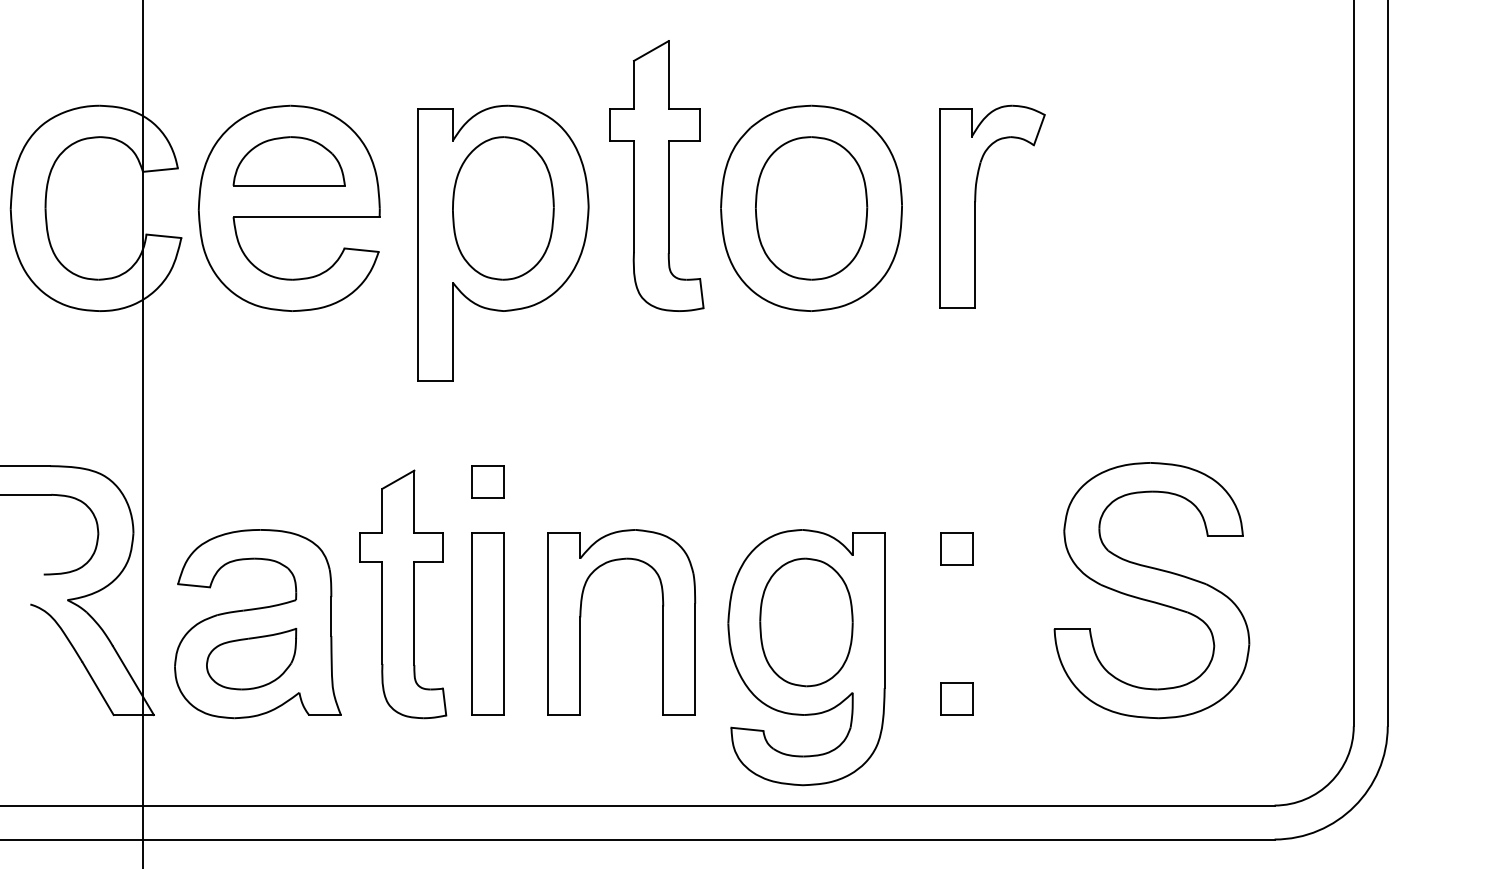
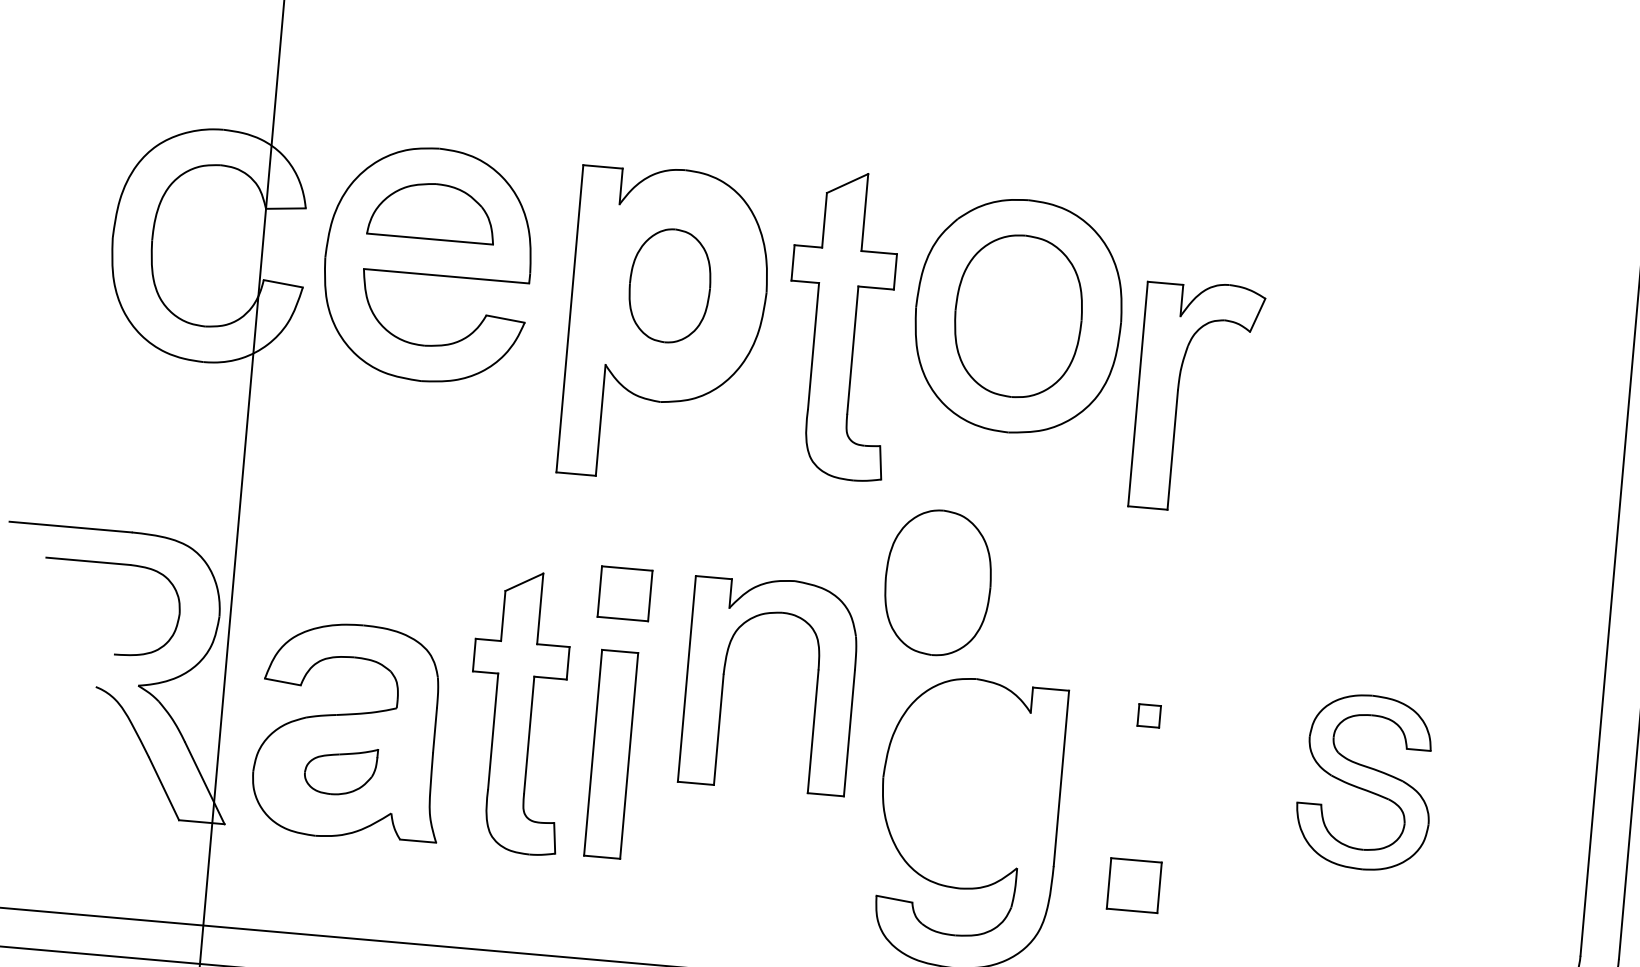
part: (656, 175) -> (841, 324), moved
part: (976, 201) -> (1179, 389), moved
part: (503, 208) -> (670, 285), size x0.7
part: (487, 481) -> (625, 593), size x1.4
part: (956, 548) -> (1148, 715), size x0.6
part: (1151, 590) -> (1365, 782), size x0.6
part: (581, 617) -> (724, 674), moved
part: (806, 622) -> (938, 582), moved
part: (251, 659) -> (340, 771), size x0.7
part: (956, 698) -> (1133, 884), size x1.4

